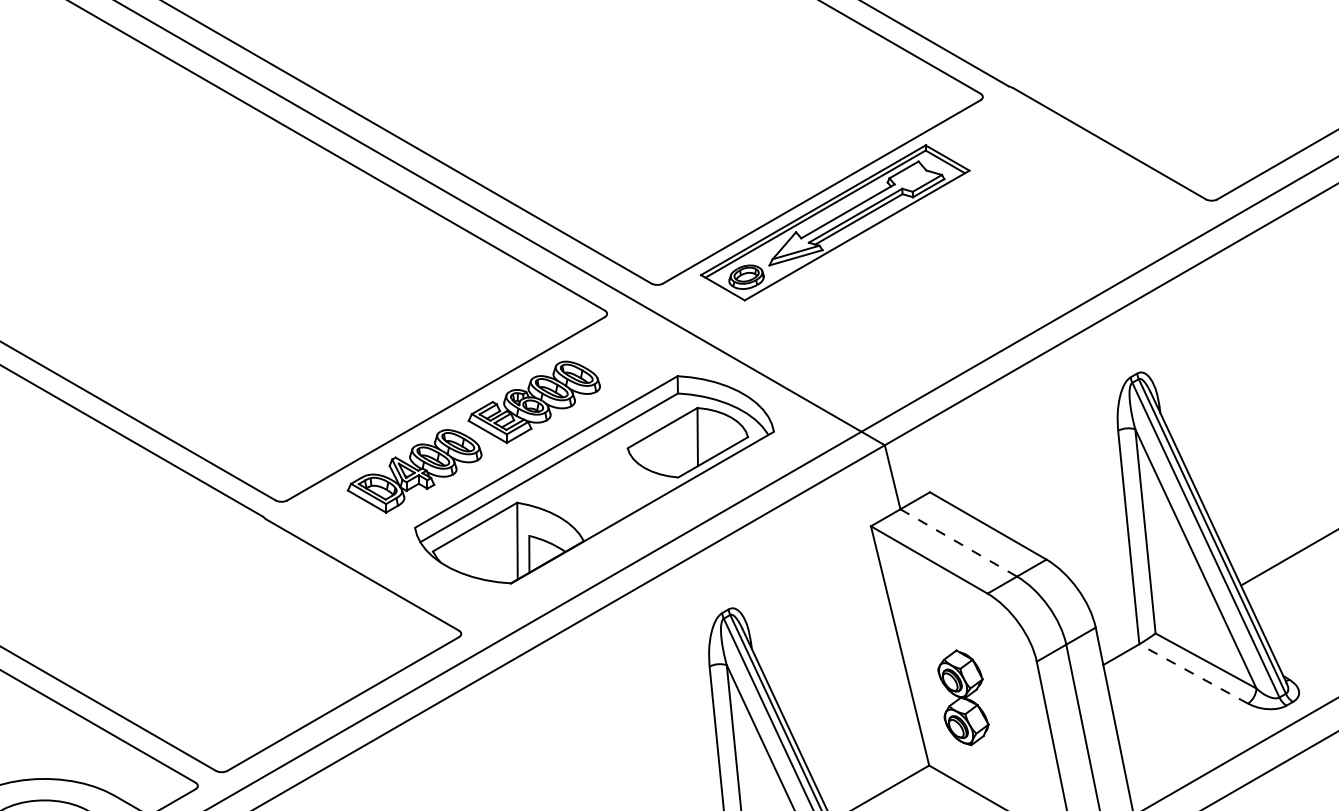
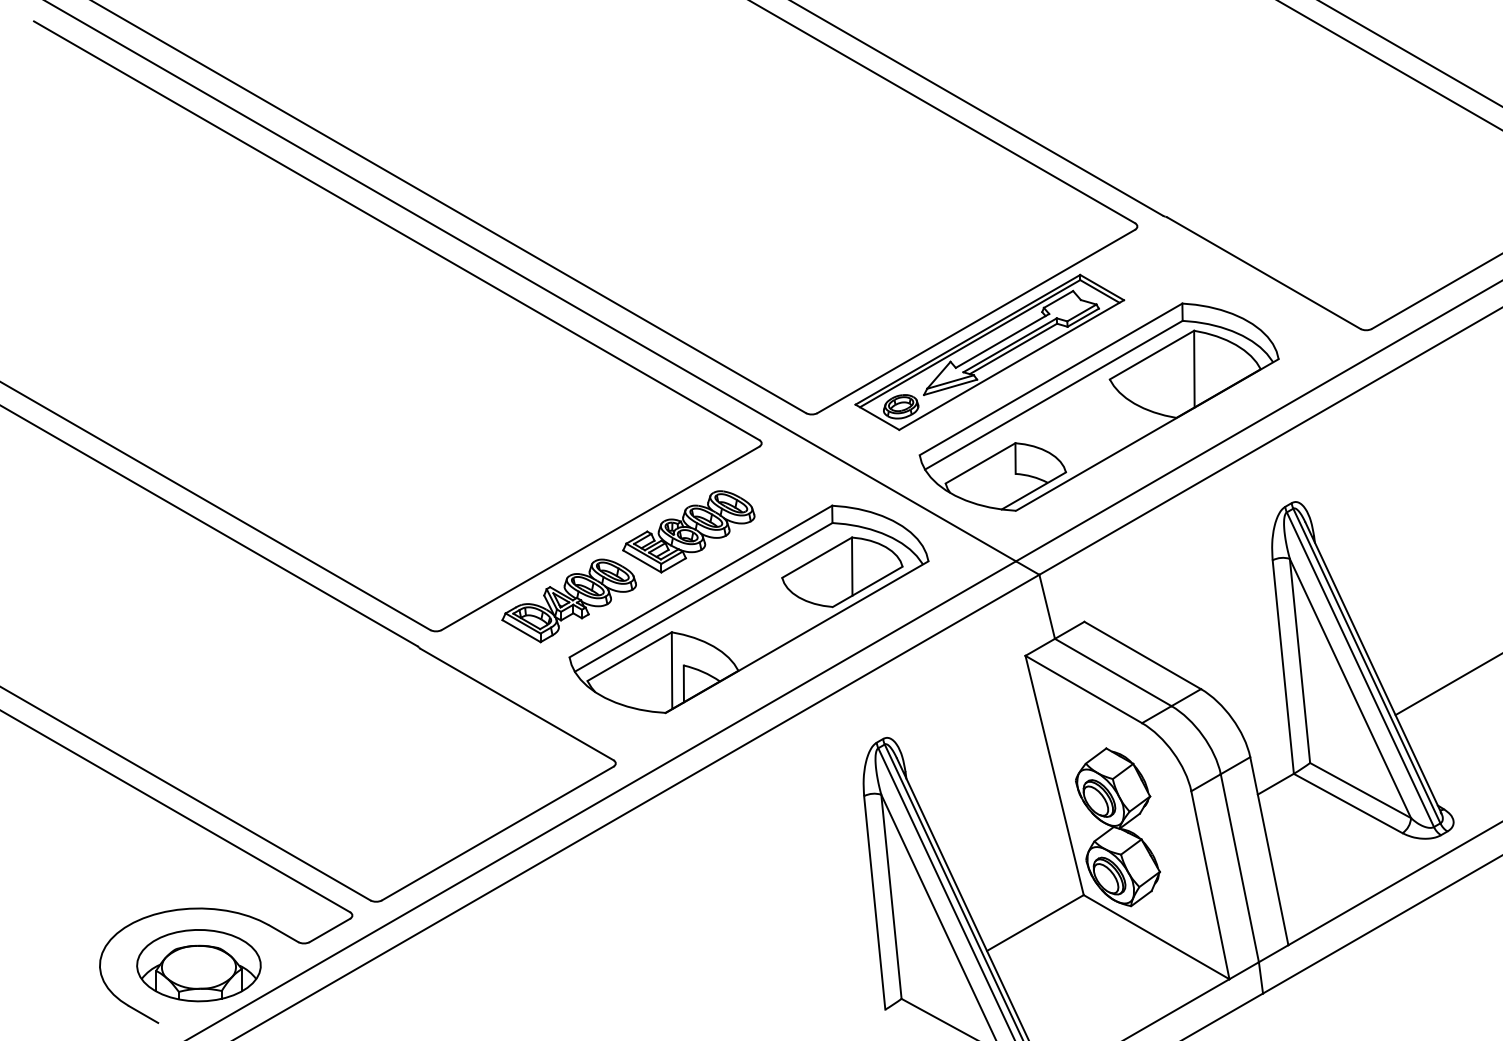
part: (943, 276) -> (1098, 406), added
line: (958, 542) -> (1113, 672), dashed -> solid
line: (1193, 673) -> (1348, 803), dashed -> solid
part: (962, 697) -> (1117, 827), size x1.67

